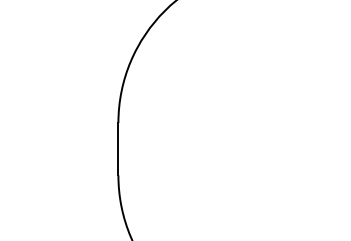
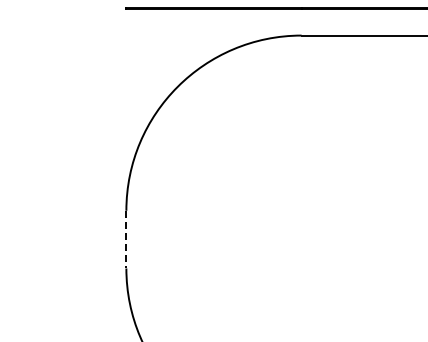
line: (118, 149) -> (126, 239), solid -> dashed

